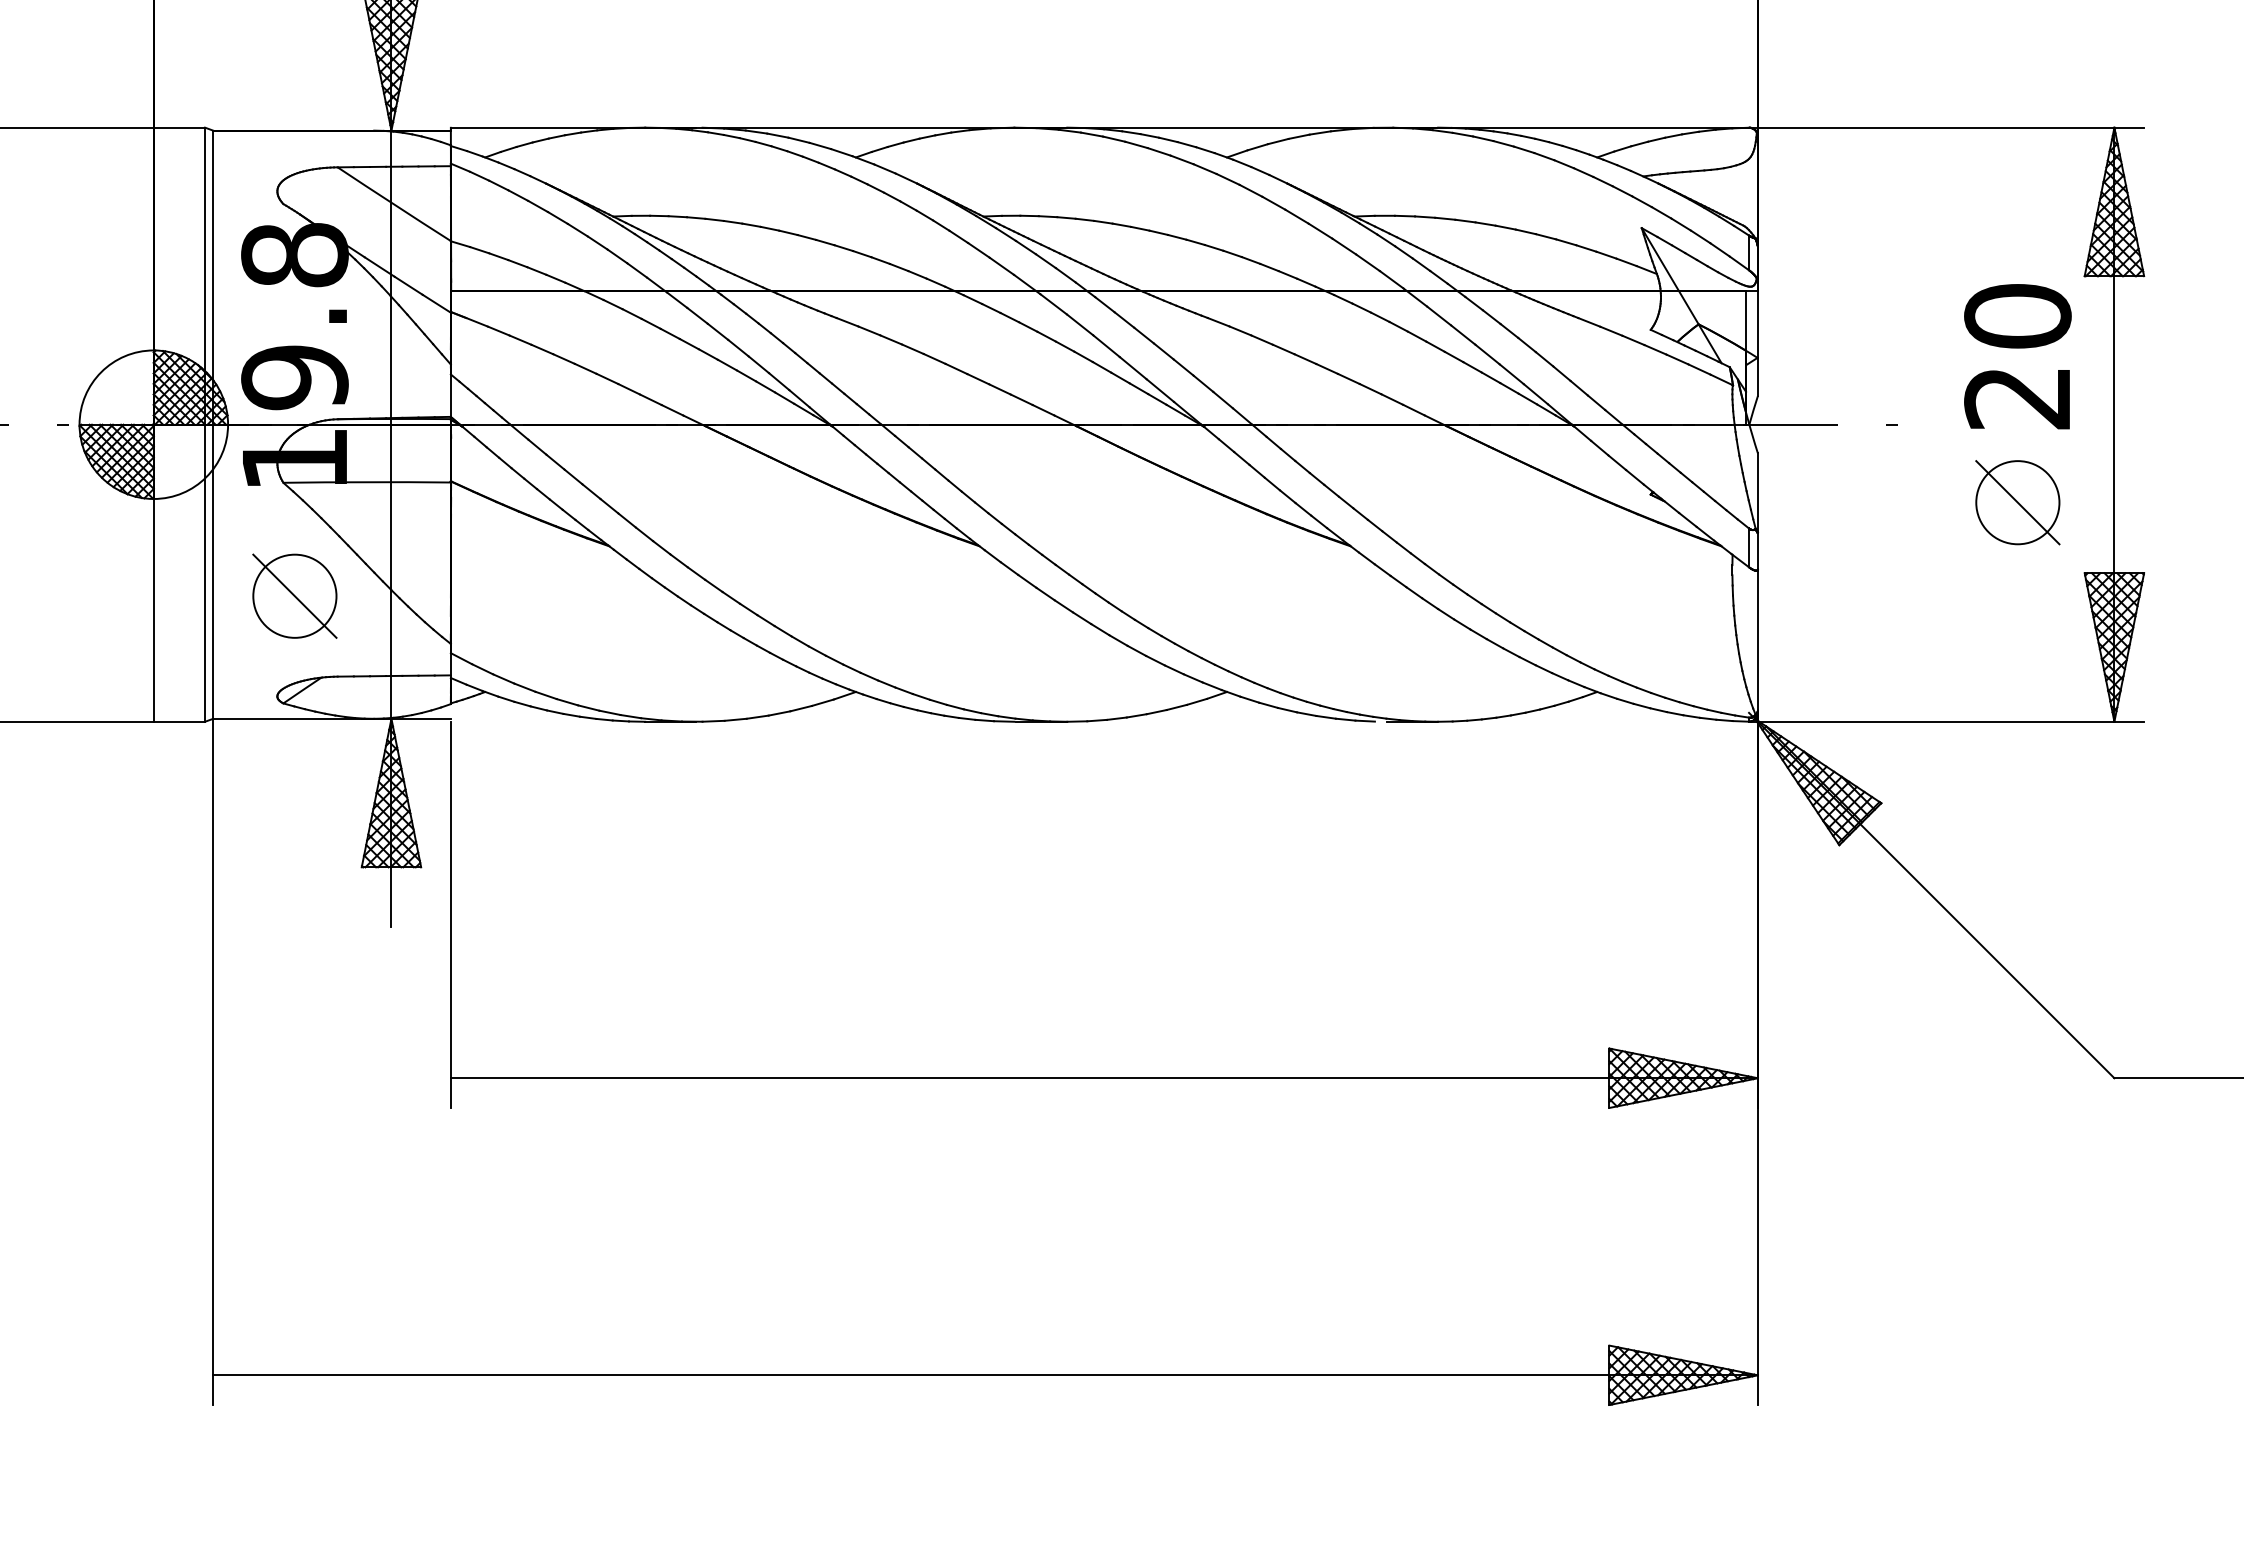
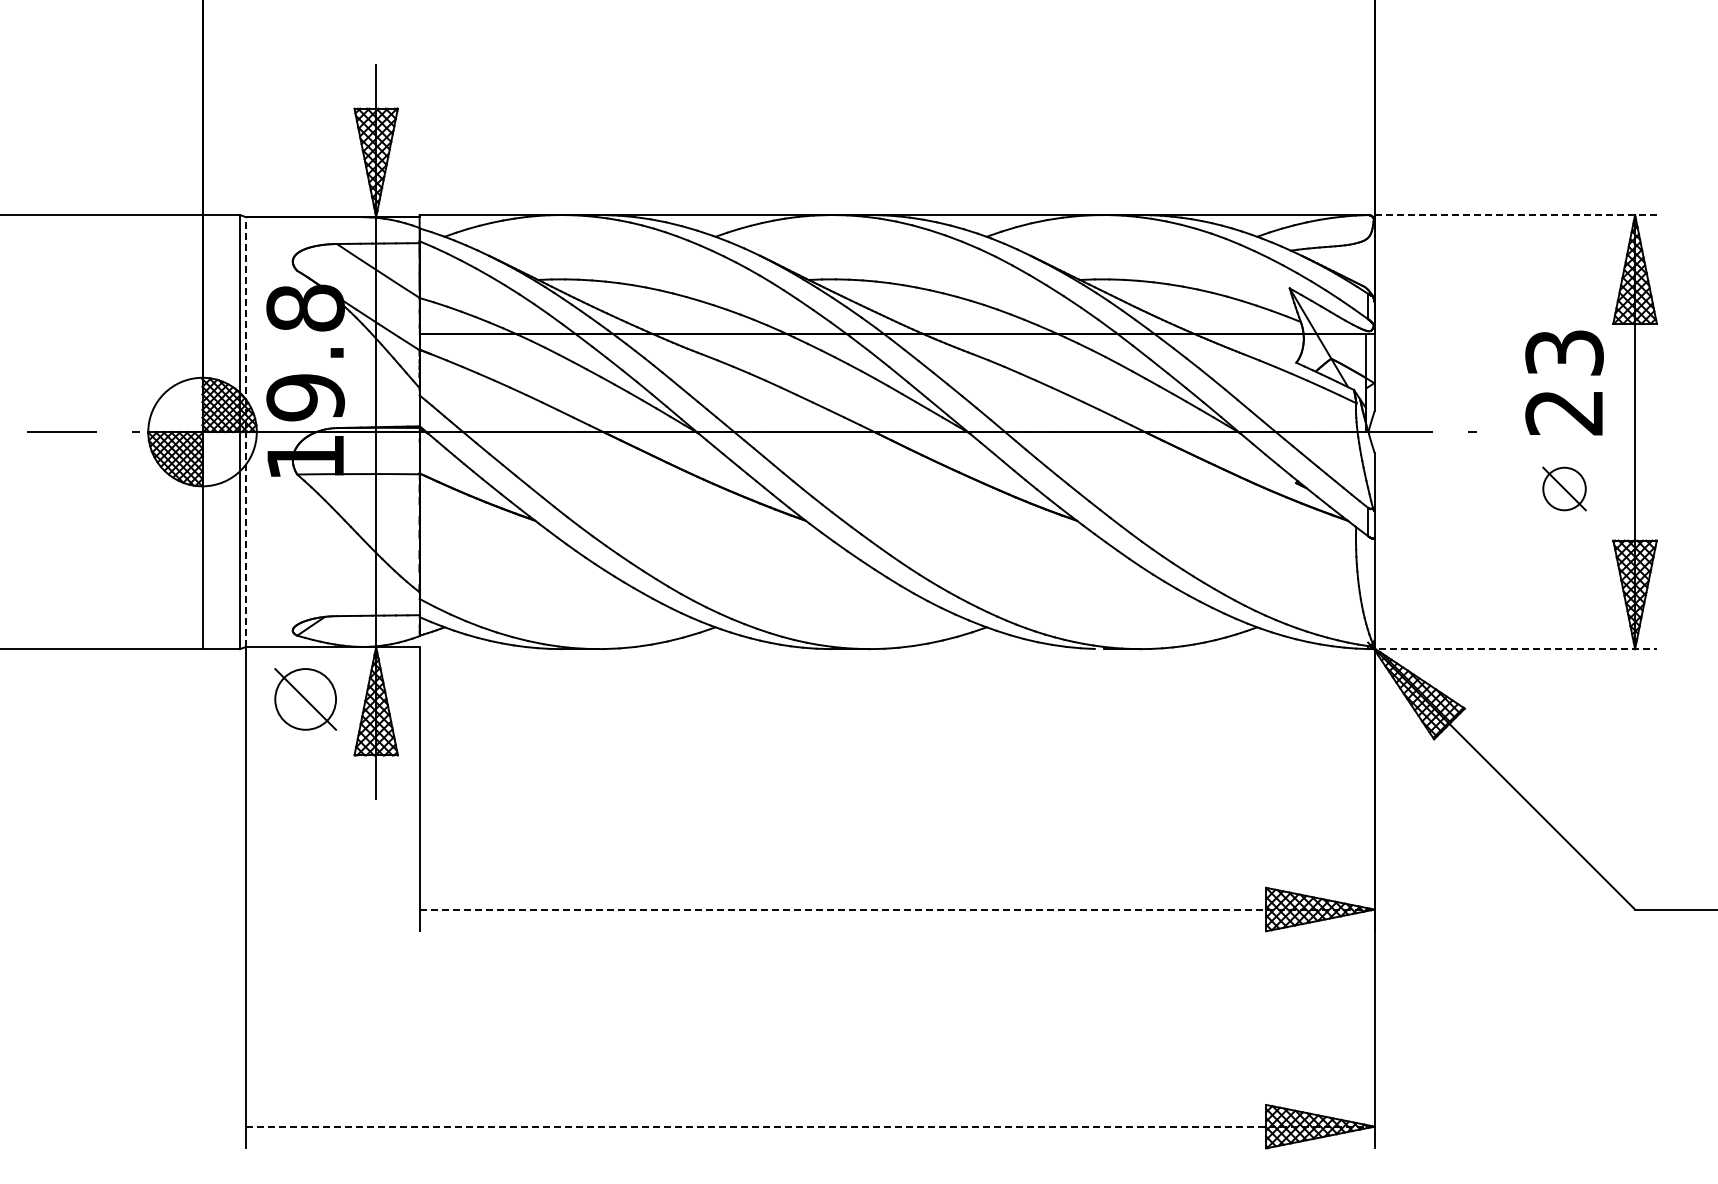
line: (1945, 128) -> (1511, 215), solid -> dashed
text: (2017, 315) -> (1564, 352), 20 -> 23
line: (212, 425) -> (245, 432), solid -> dashed
part: (2017, 501) -> (1564, 488), size x0.7
part: (294, 596) -> (305, 699), moved
line: (1946, 722) -> (1512, 649), solid -> dashed
line: (1104, 1078) -> (897, 909), solid -> dashed
line: (985, 1375) -> (810, 1126), solid -> dashed

